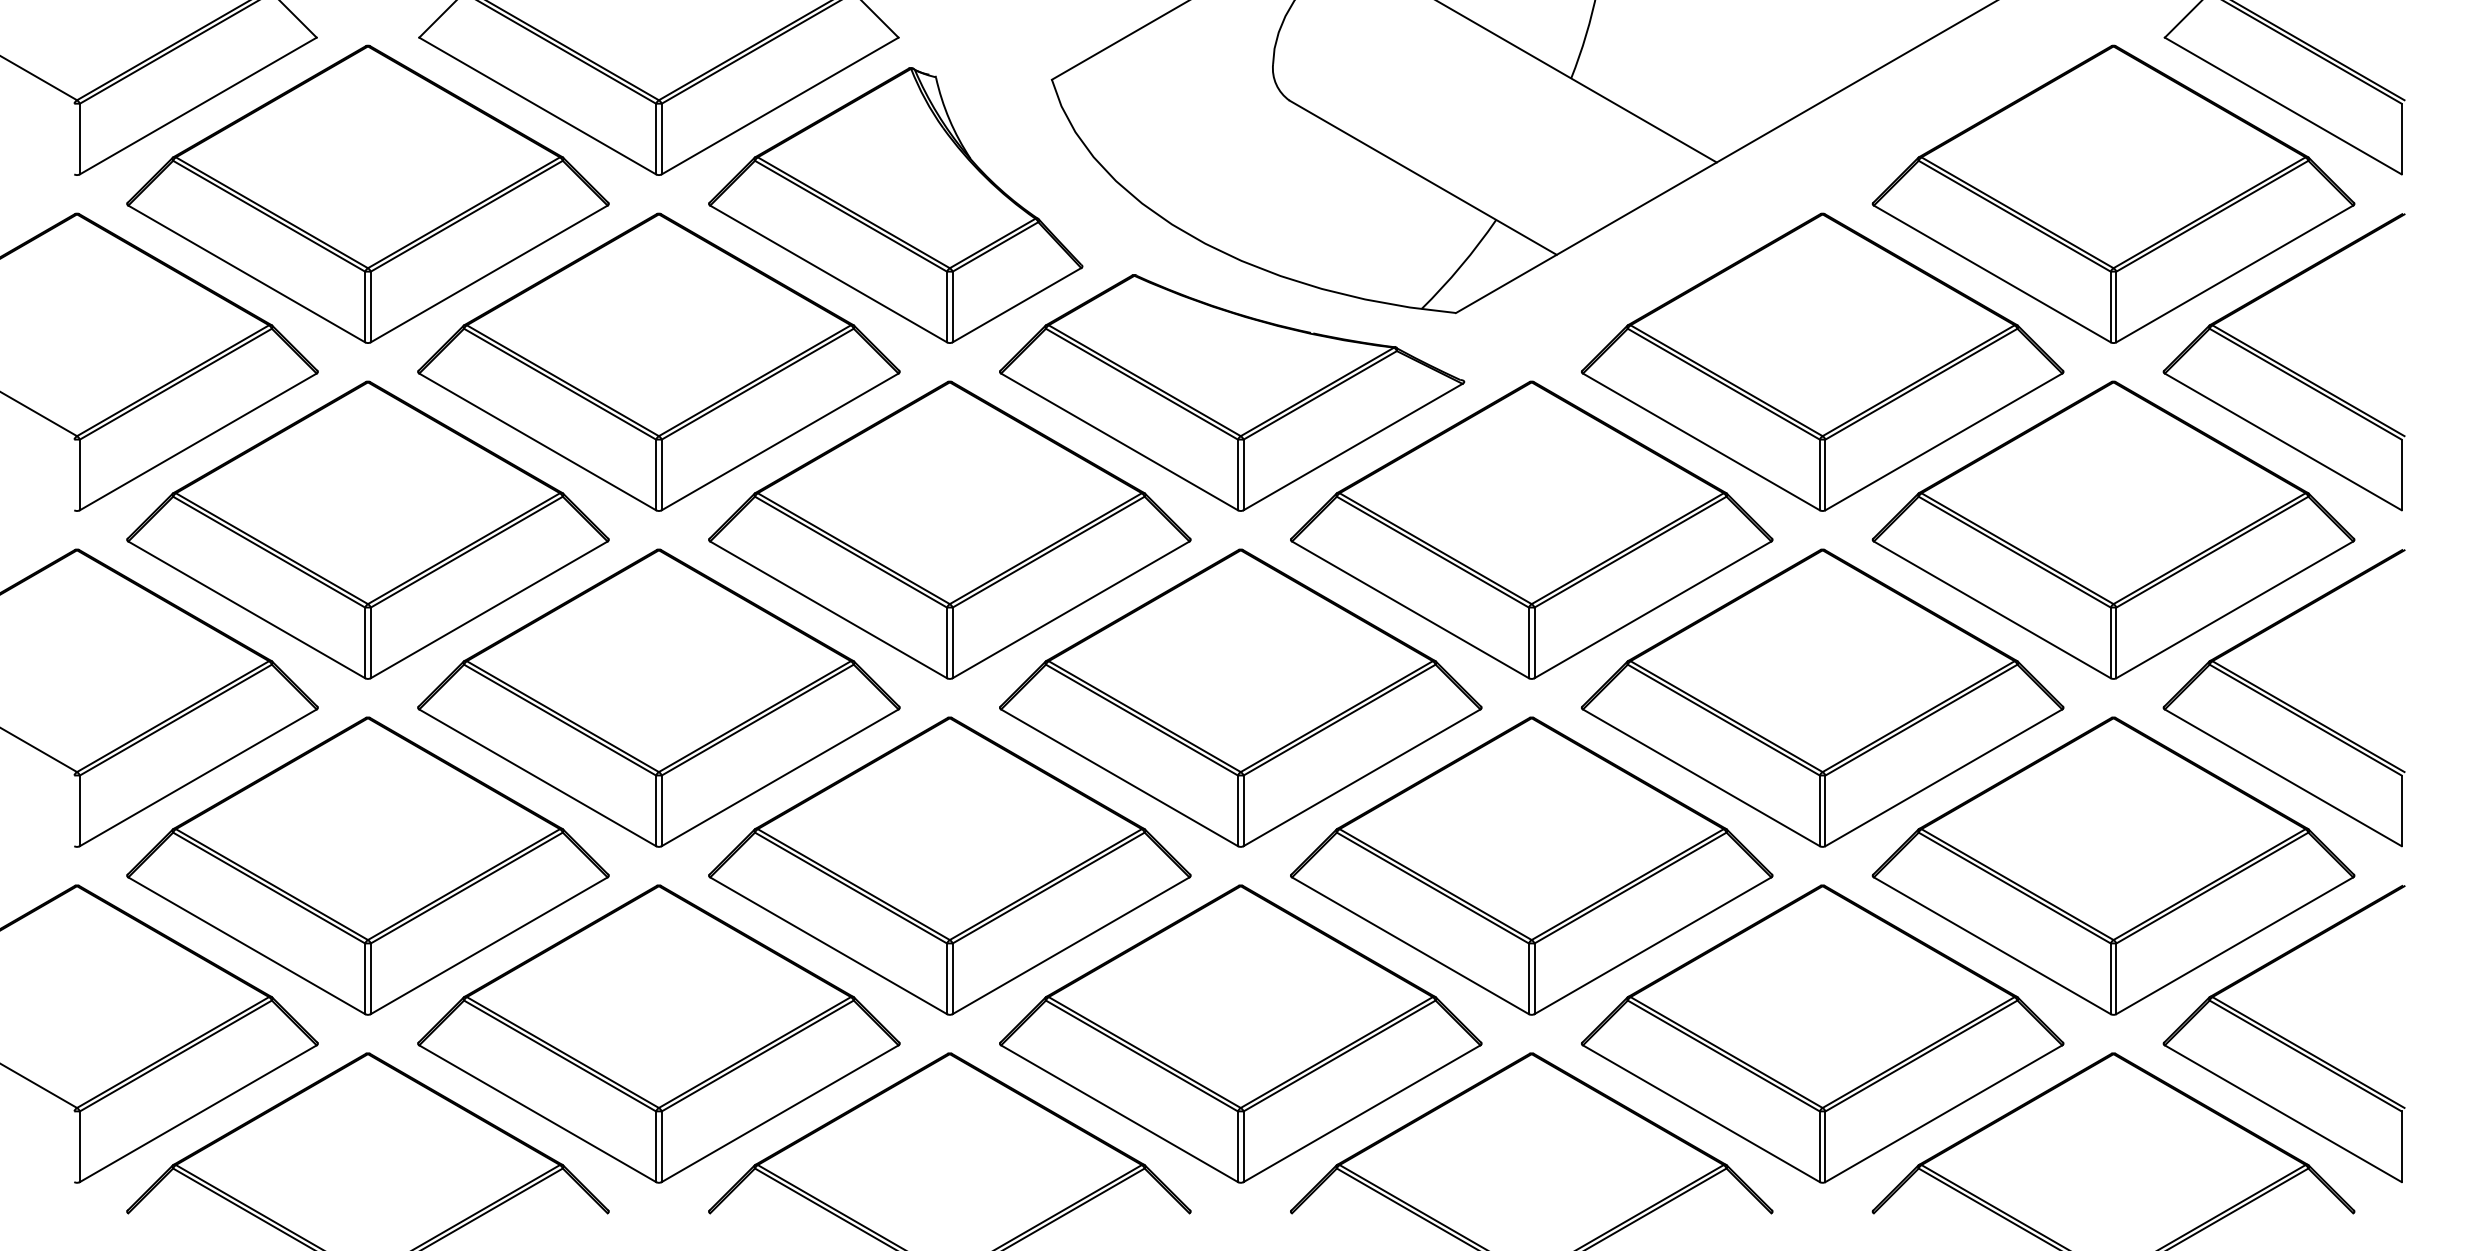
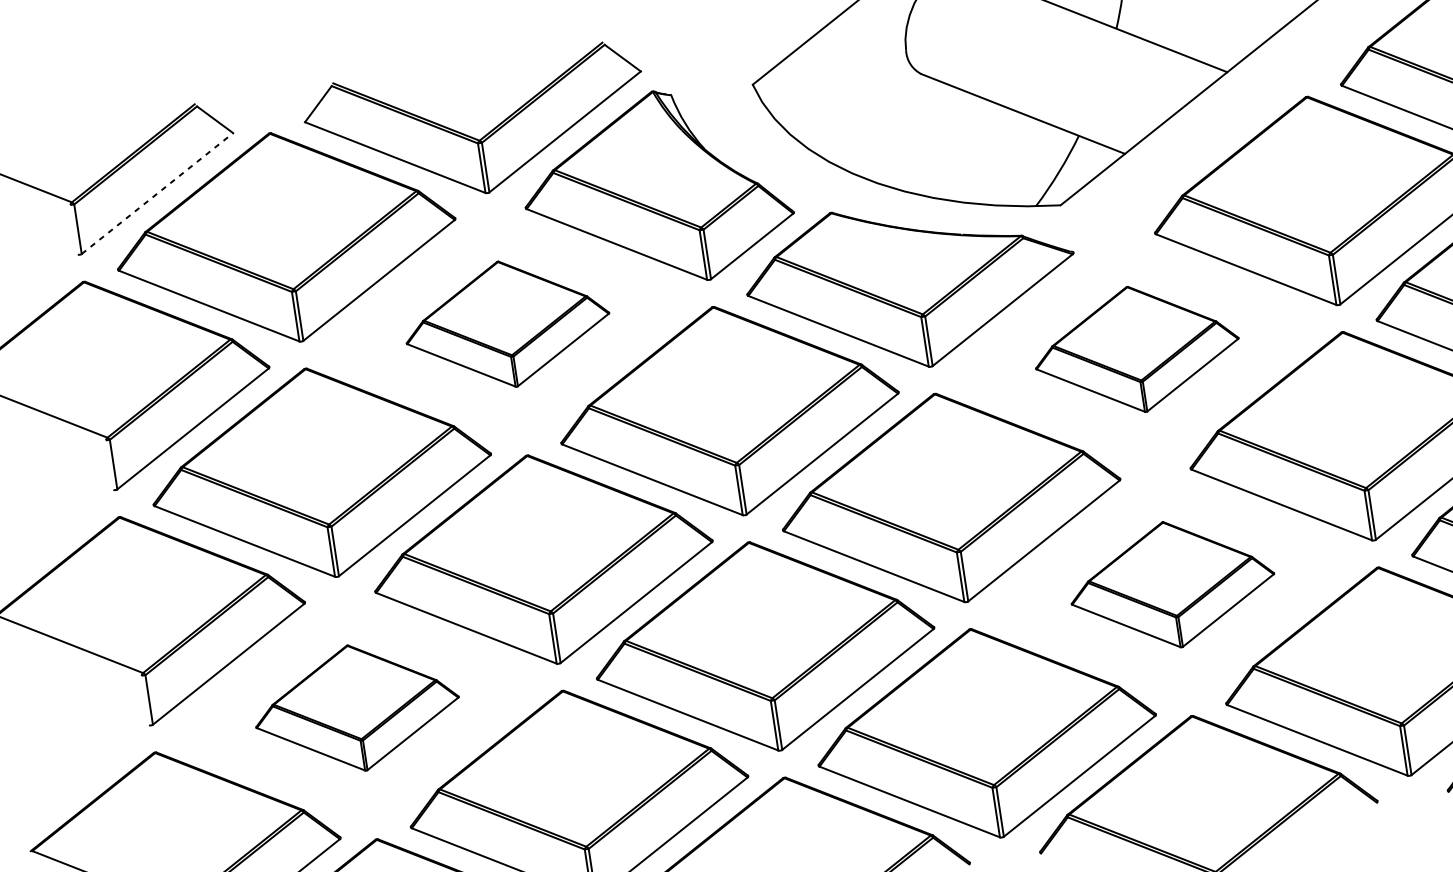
line: (198, 106) -> (157, 193), solid -> dashed
part: (658, 361) -> (506, 323), size x0.6
part: (1531, 529) -> (1136, 348), size x0.6
part: (367, 865) -> (356, 707), size x0.6
part: (1531, 865) -> (1172, 584), size x0.6

